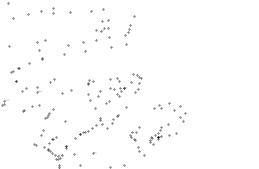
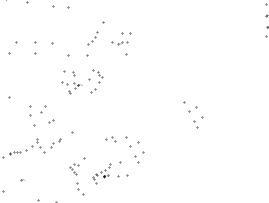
part: (102, 28) -> (120, 41), moved
part: (218, 75) -> (192, 114), added
part: (90, 82) -> (34, 93), removed
part: (125, 85) -> (81, 82), moved

